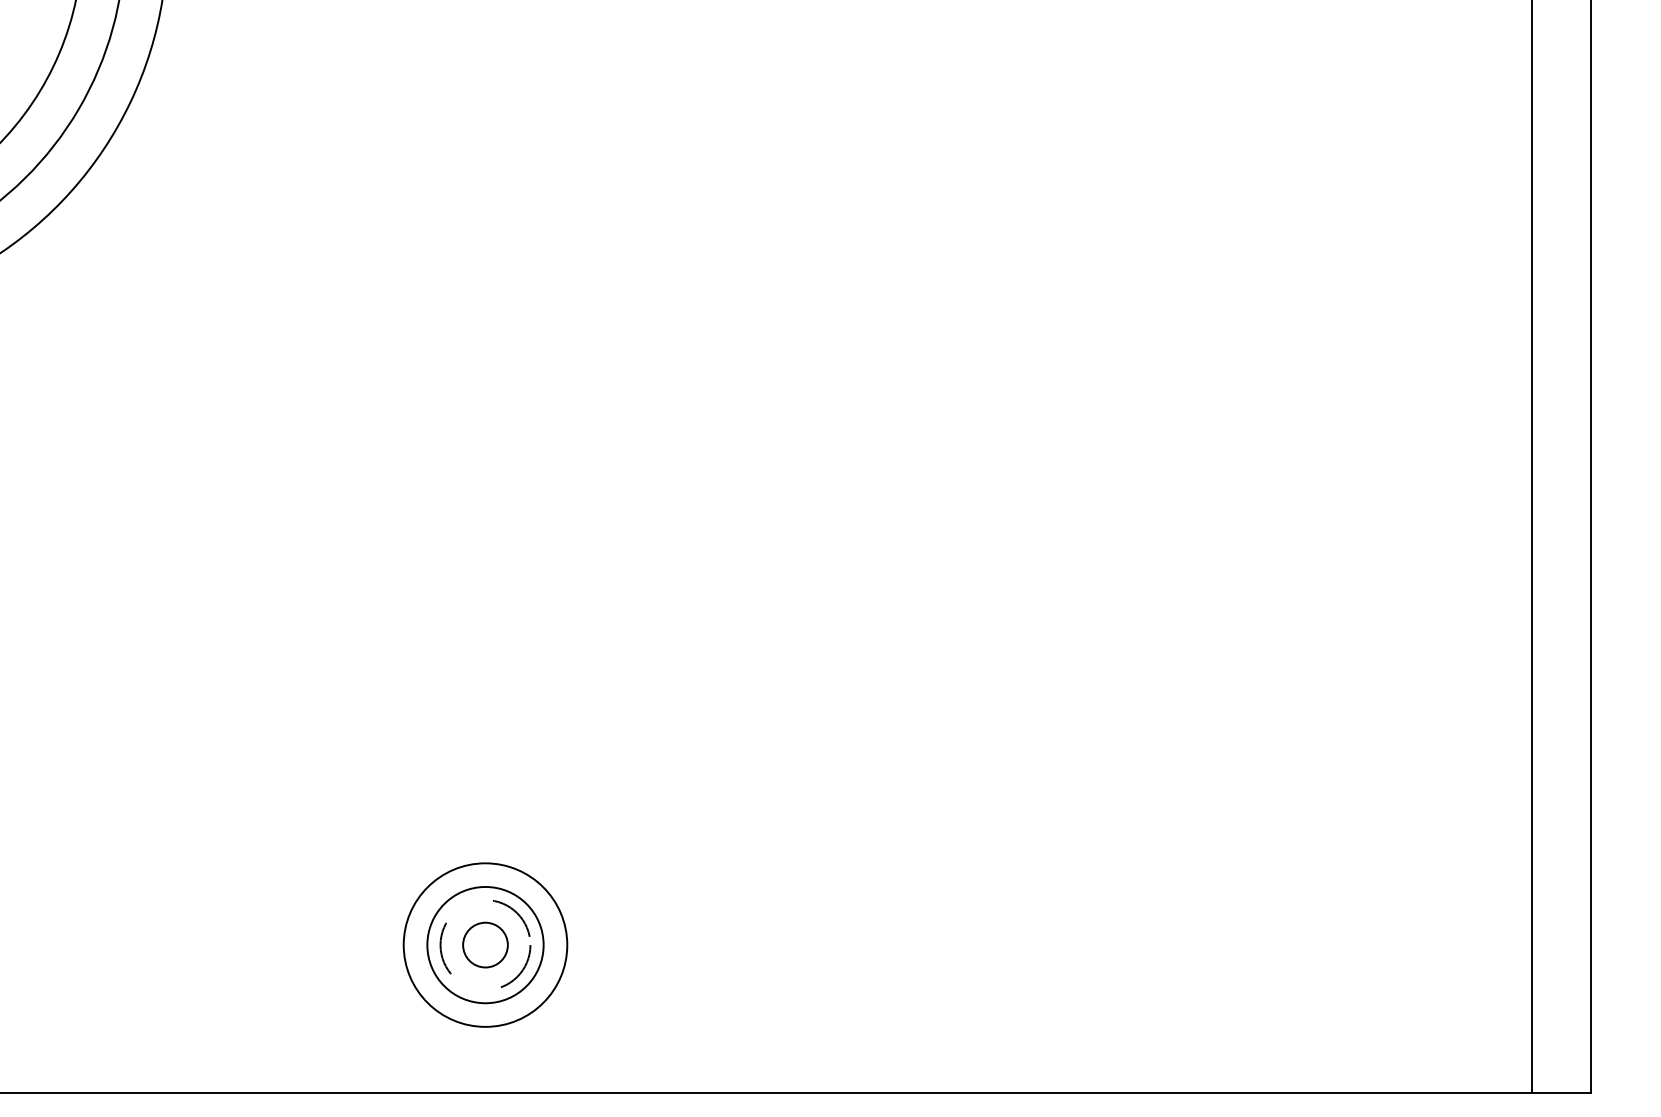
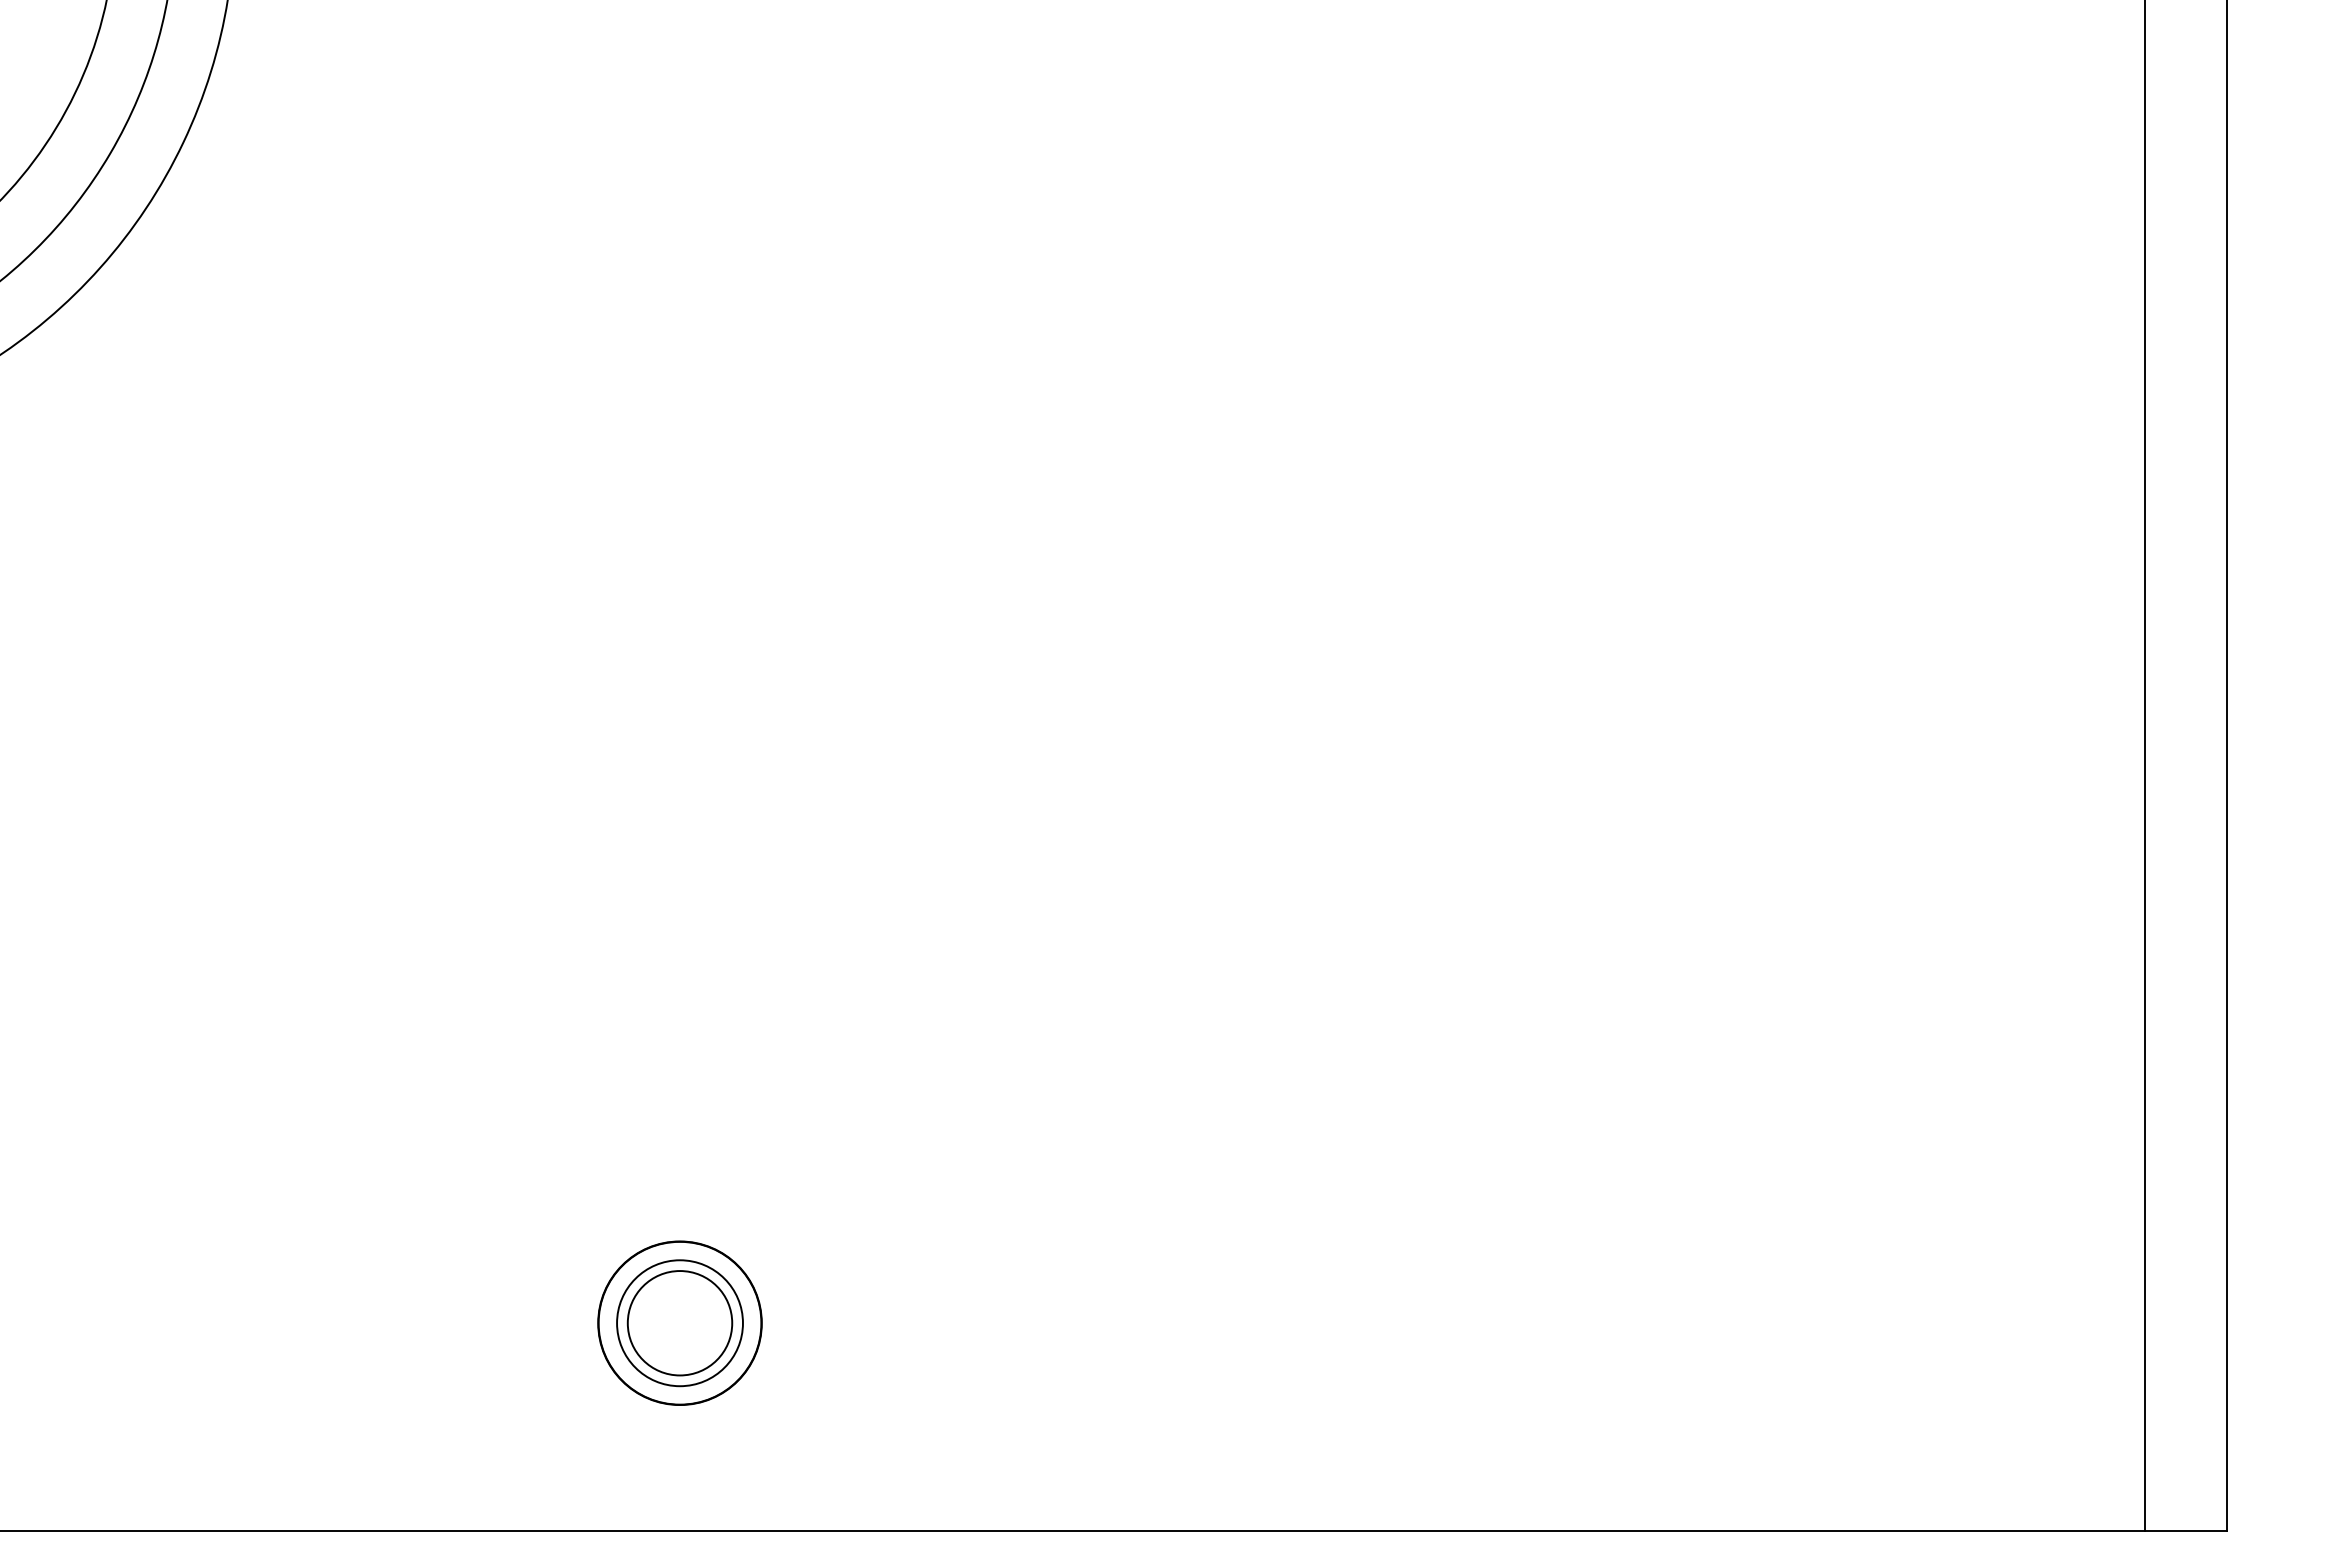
circle: (485, 945) -> (679, 1323), dashed -> solid
circle: (485, 945) -> (679, 1323), size x0.71
circle: (485, 945) -> (679, 1323), size x1.67

